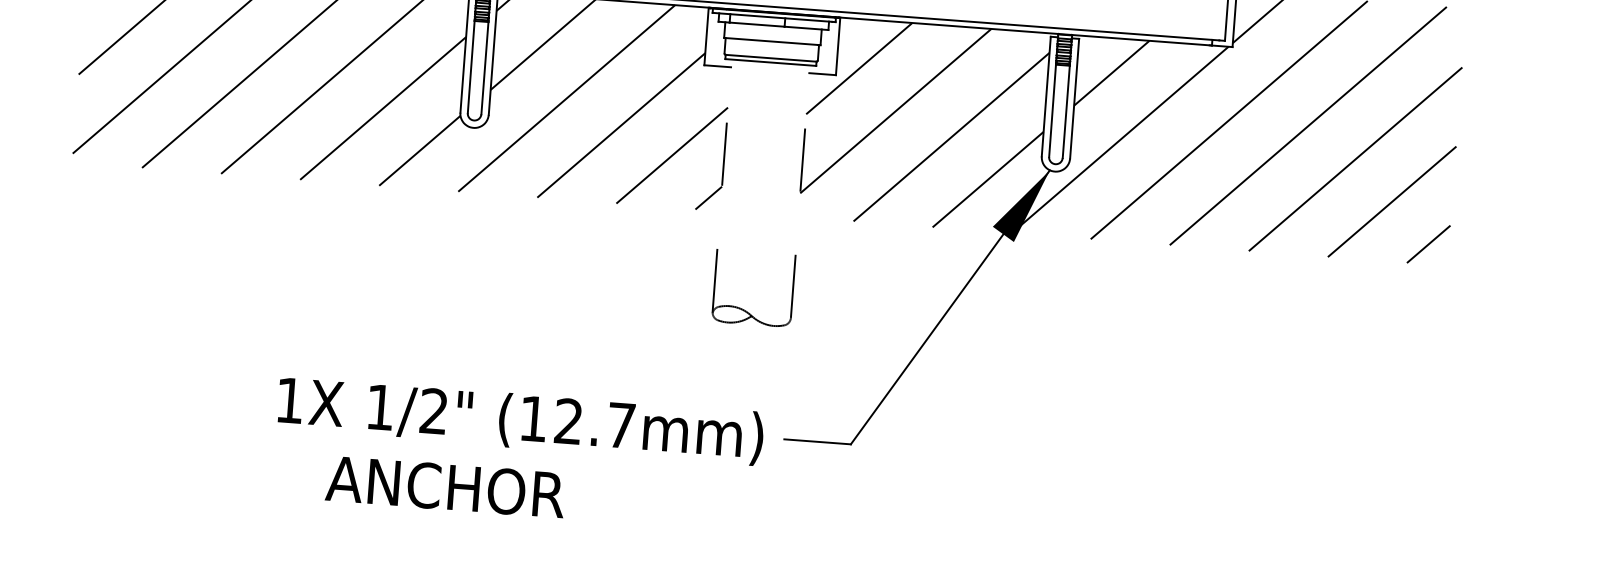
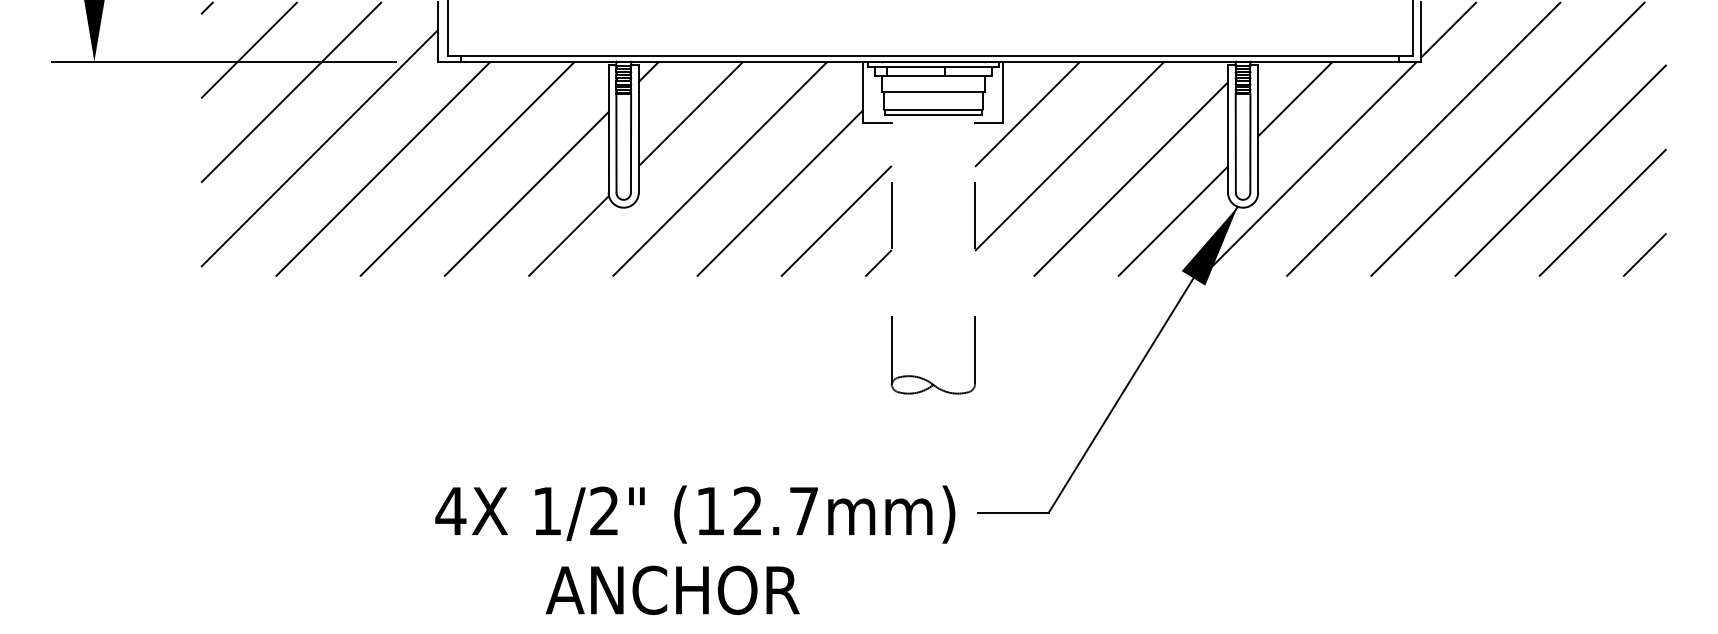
text: (289, 400) -> (450, 511), 1X -> 4X
text: (445, 486) -> (672, 589), moved

